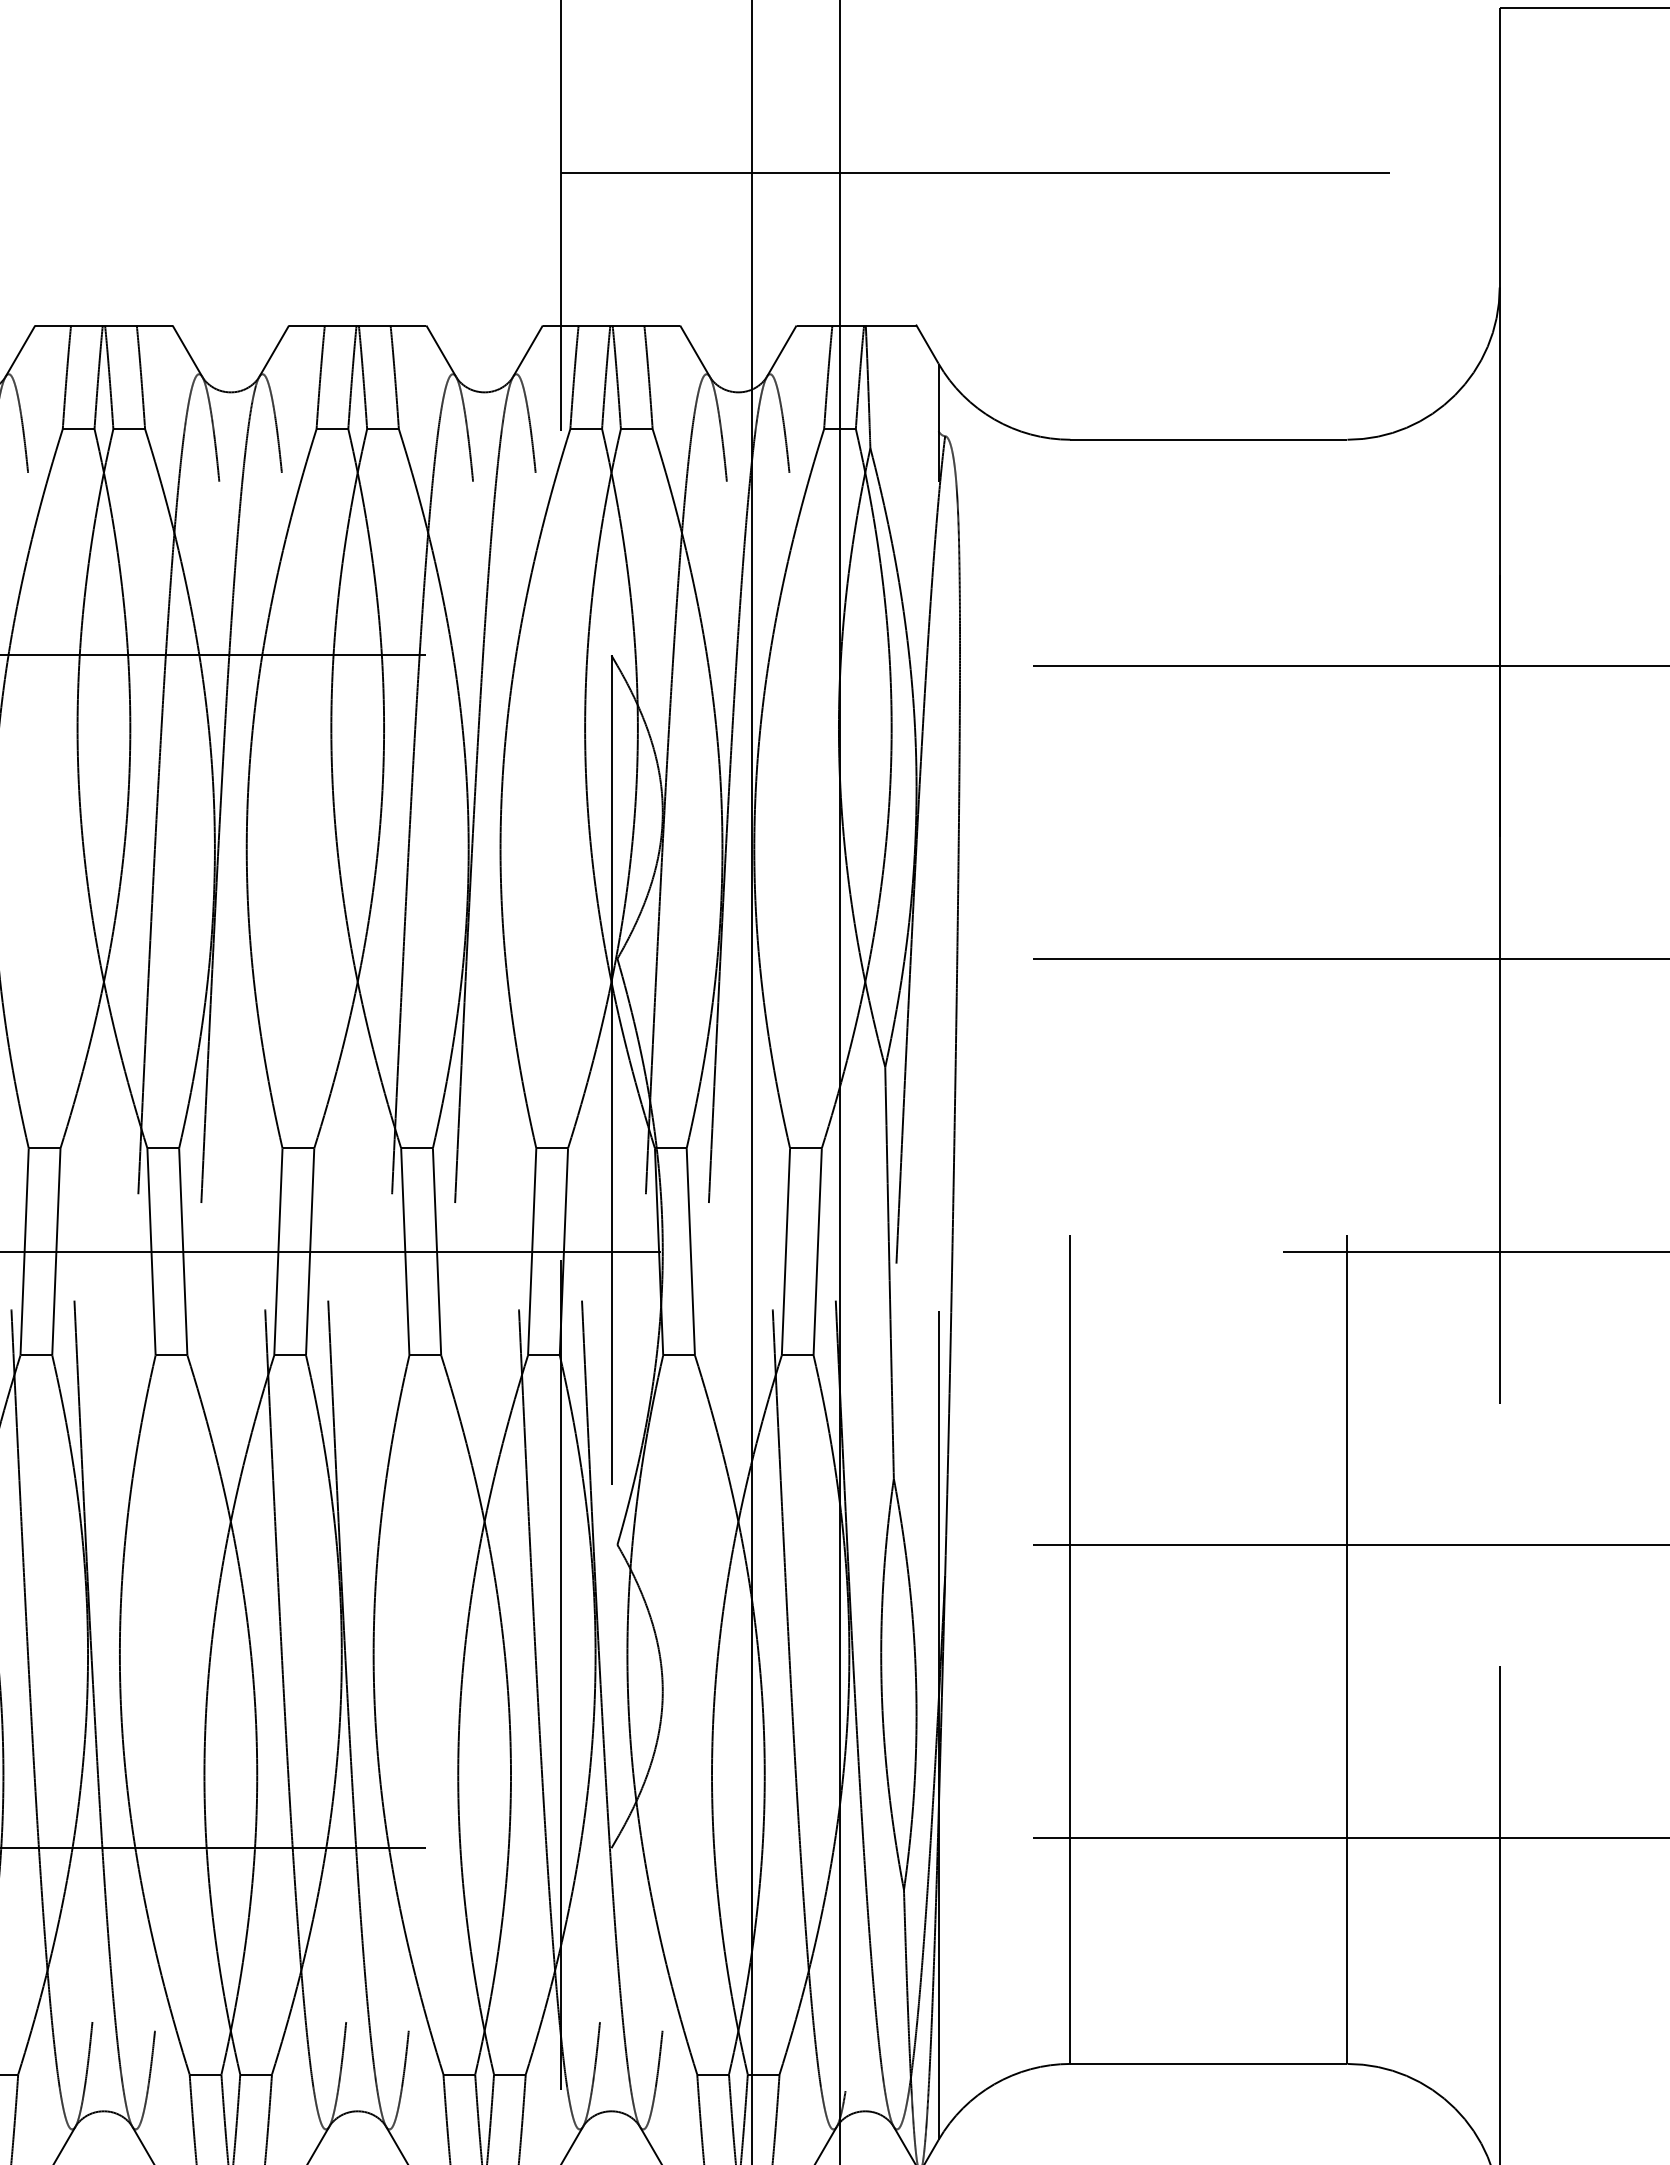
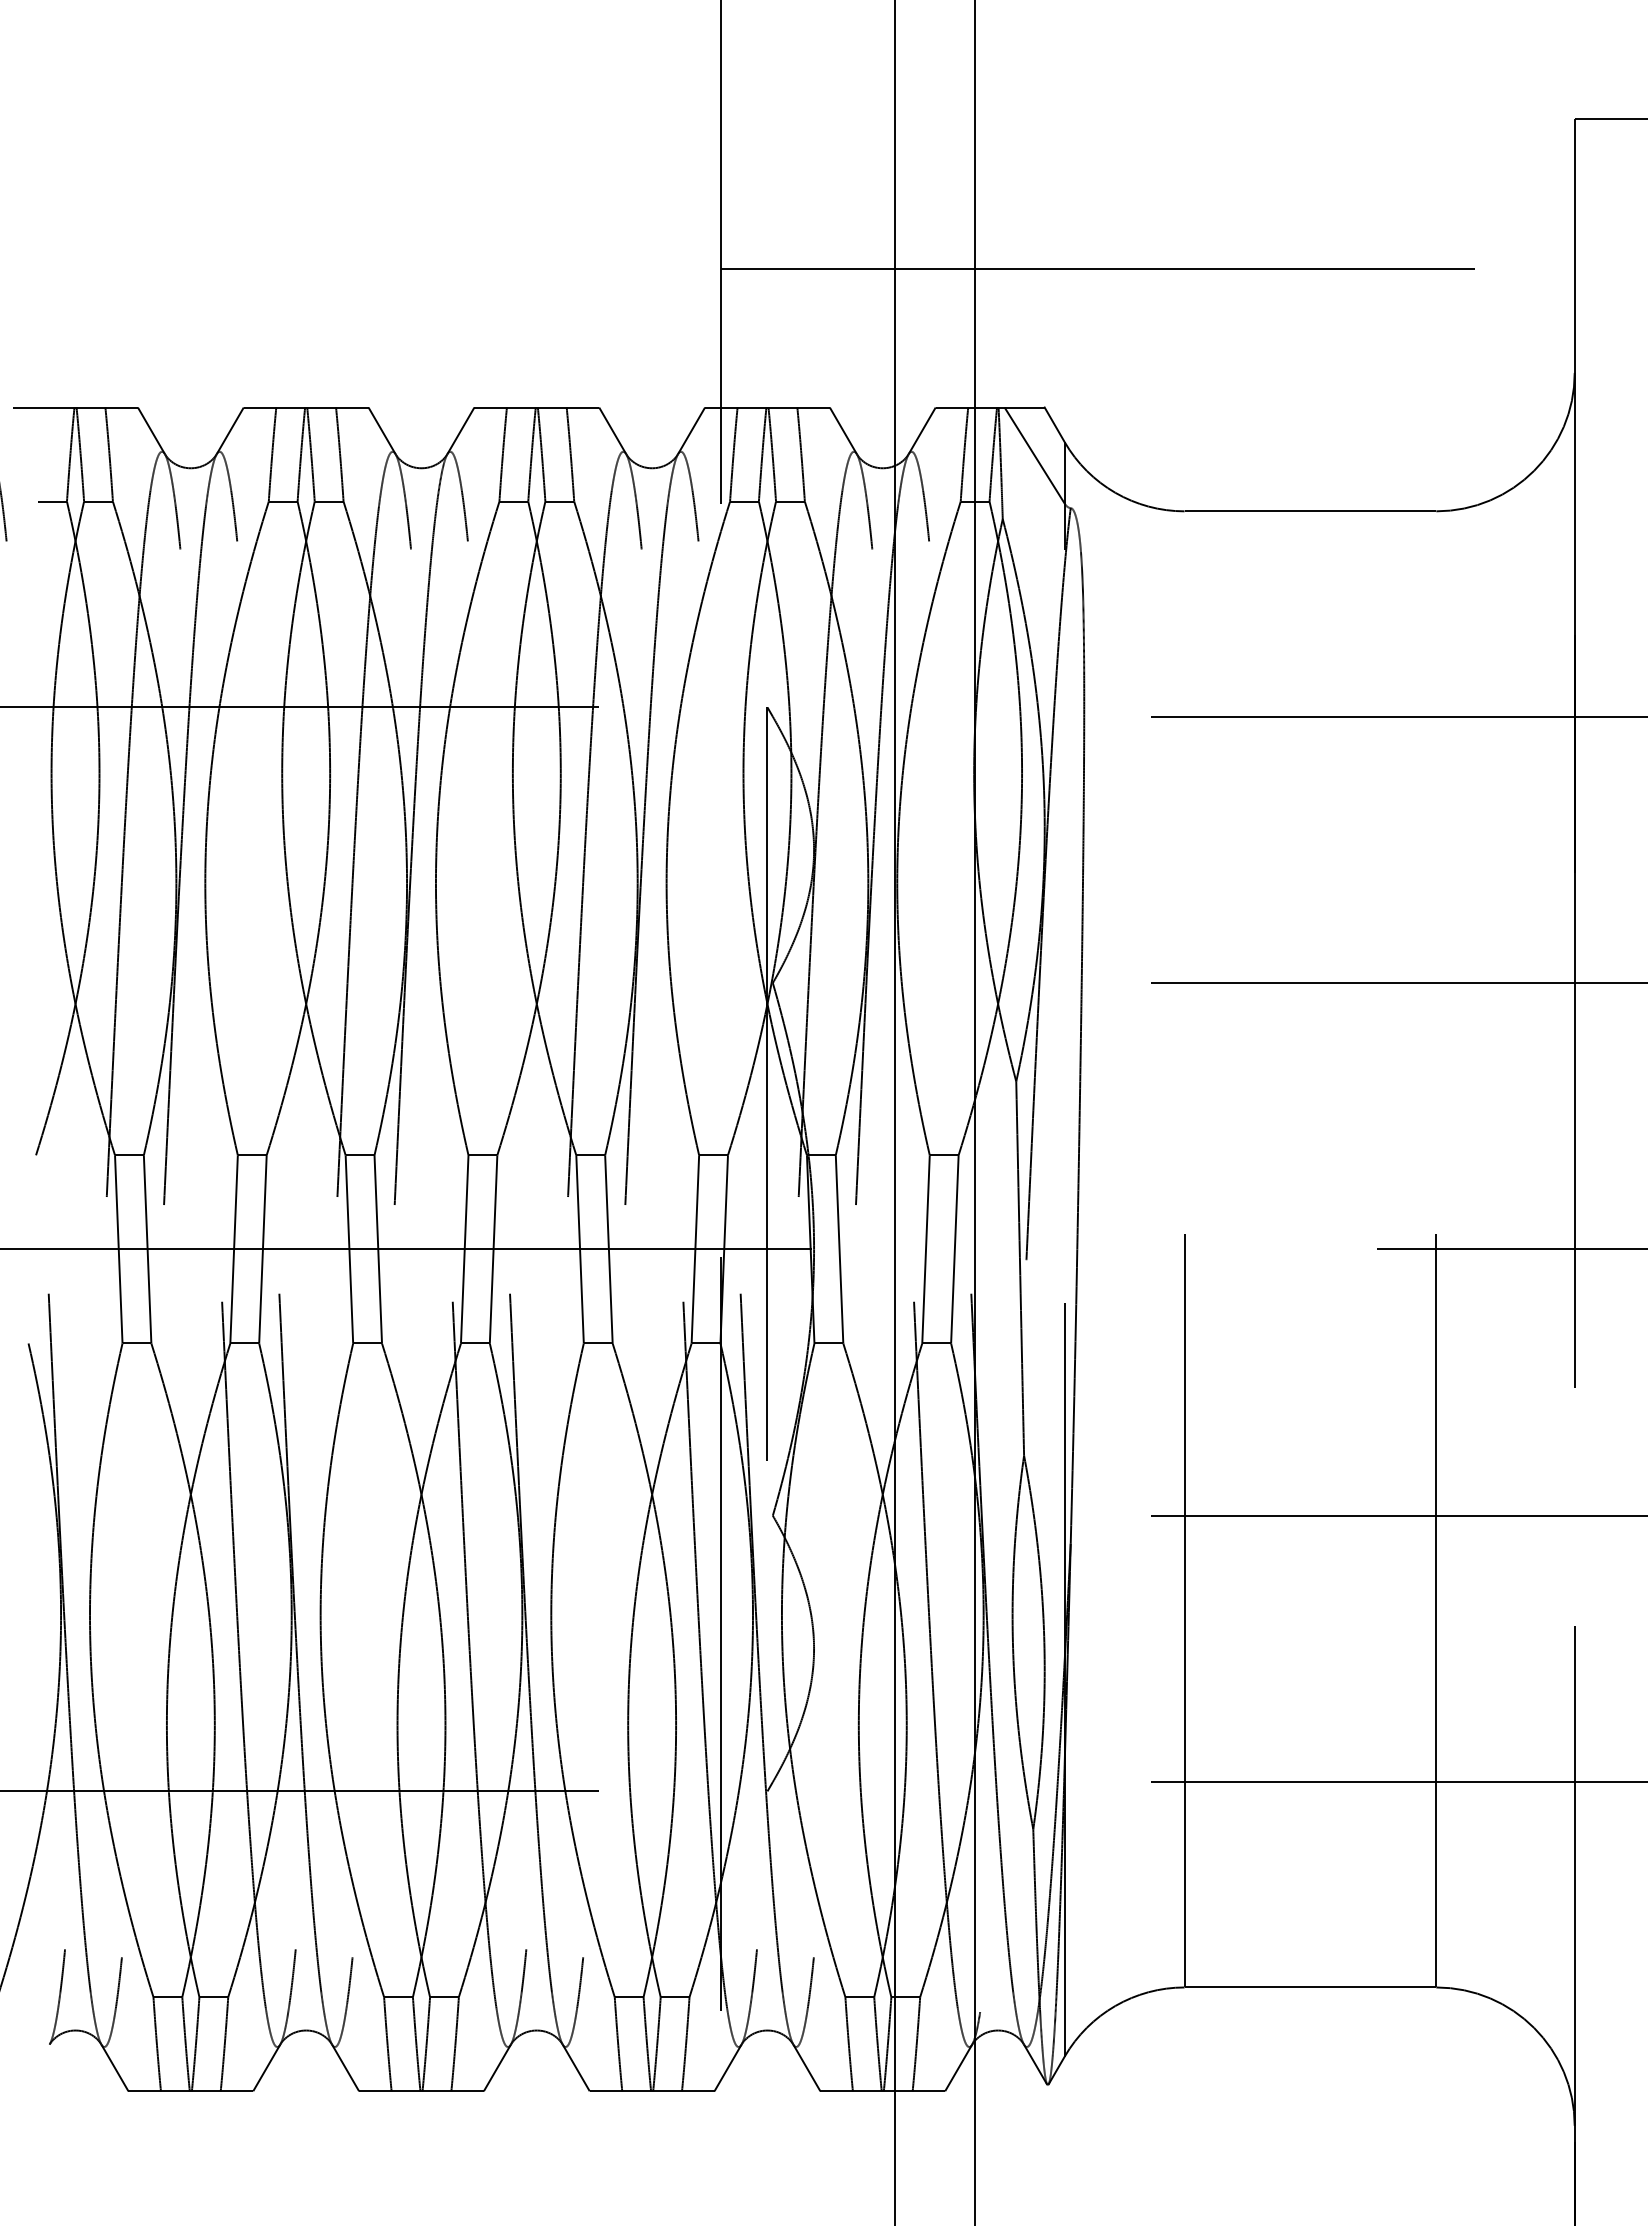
line: (905, 378) -> (1034, 455), added

